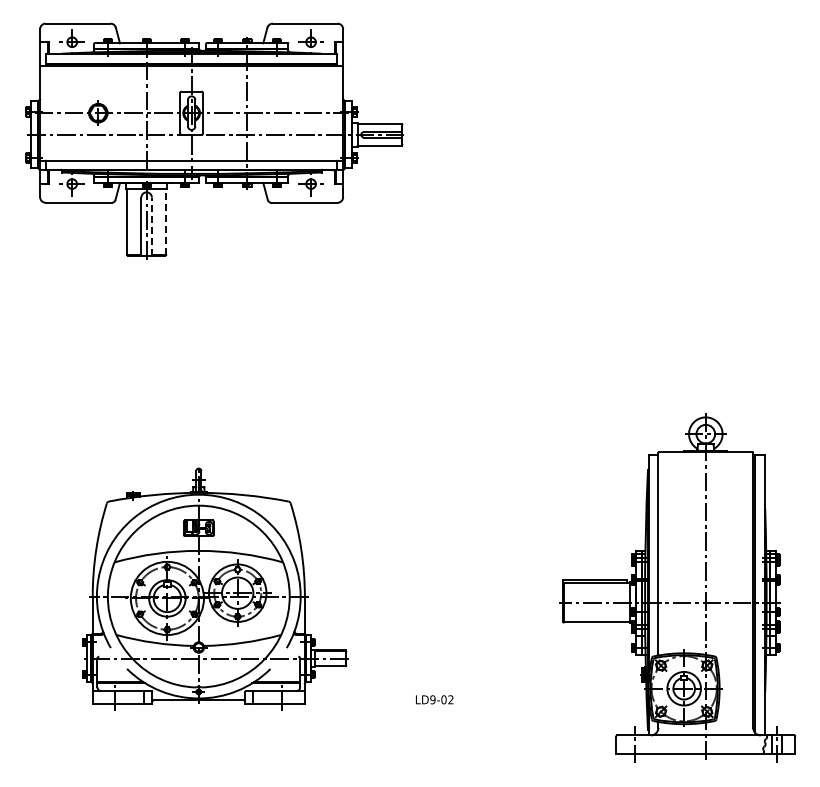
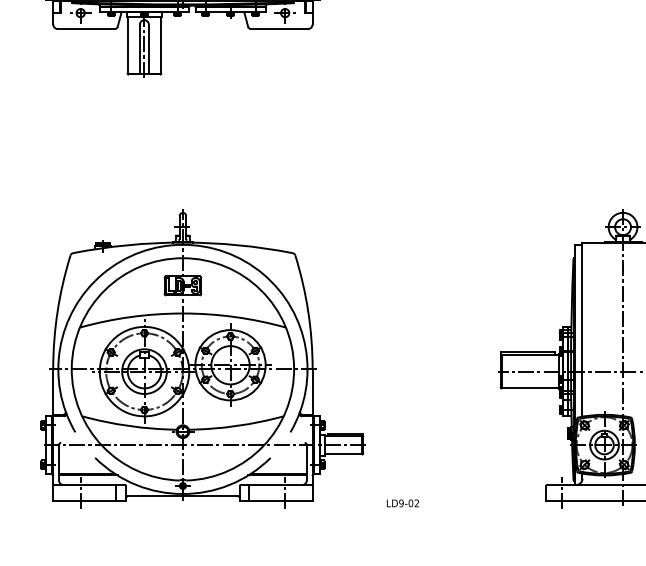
line: (166, 222) -> (161, 46), dashed -> solid
line: (151, 226) -> (148, 49), dashed -> solid
part: (215, 587) -> (203, 358), size x1.43
text: (434, 699) -> (402, 503), moved

